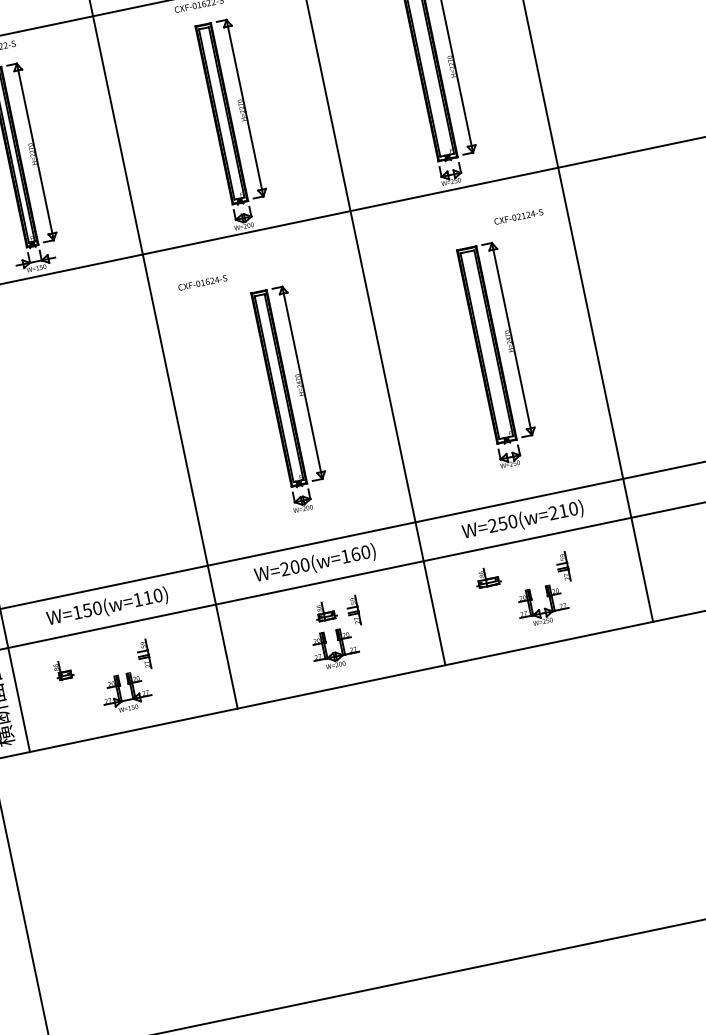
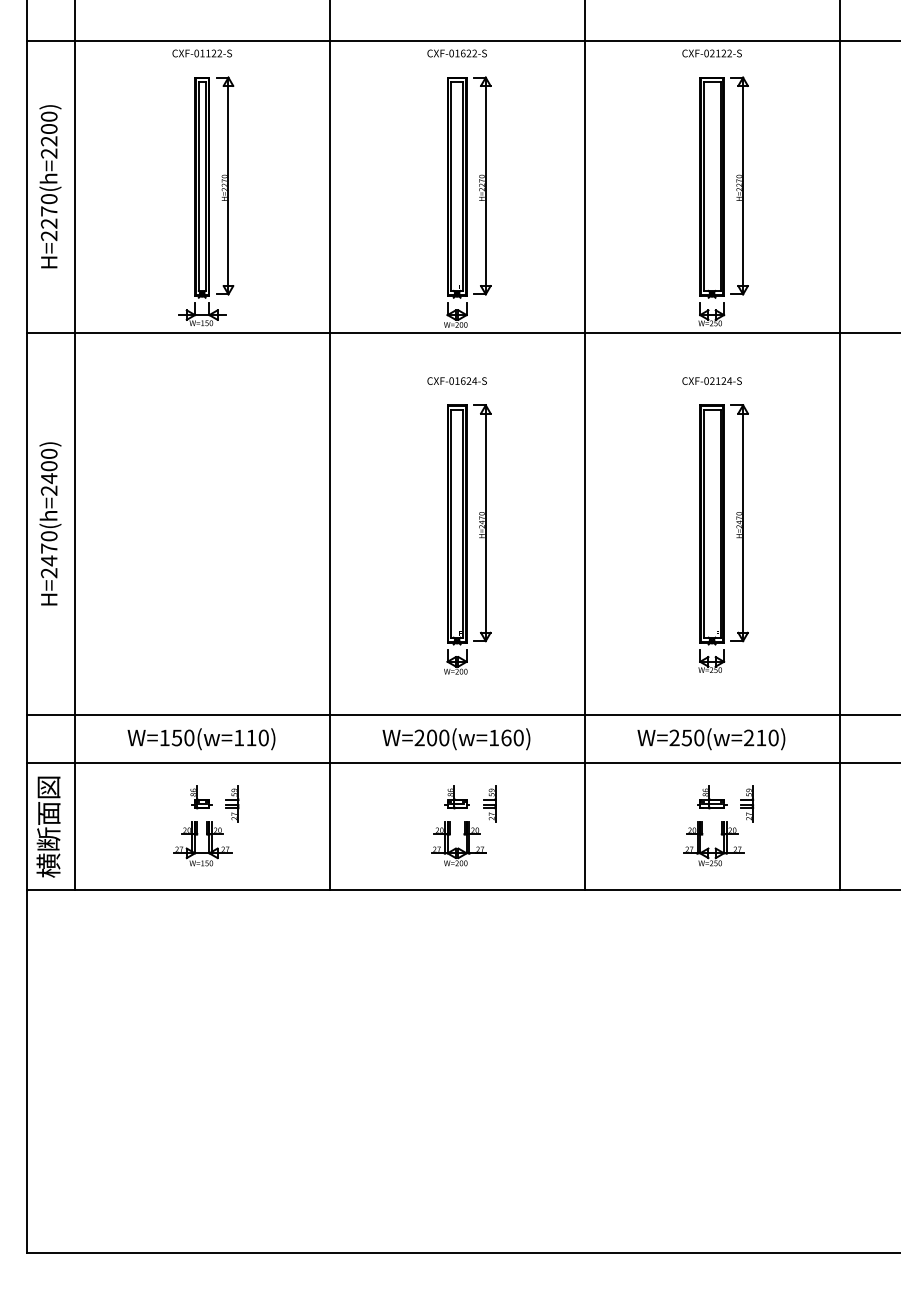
text: (518, 216) -> (711, 380), moved
text: (202, 282) -> (456, 380), moved
part: (488, 577) -> (712, 797), moved
part: (63, 670) -> (201, 797), moved

